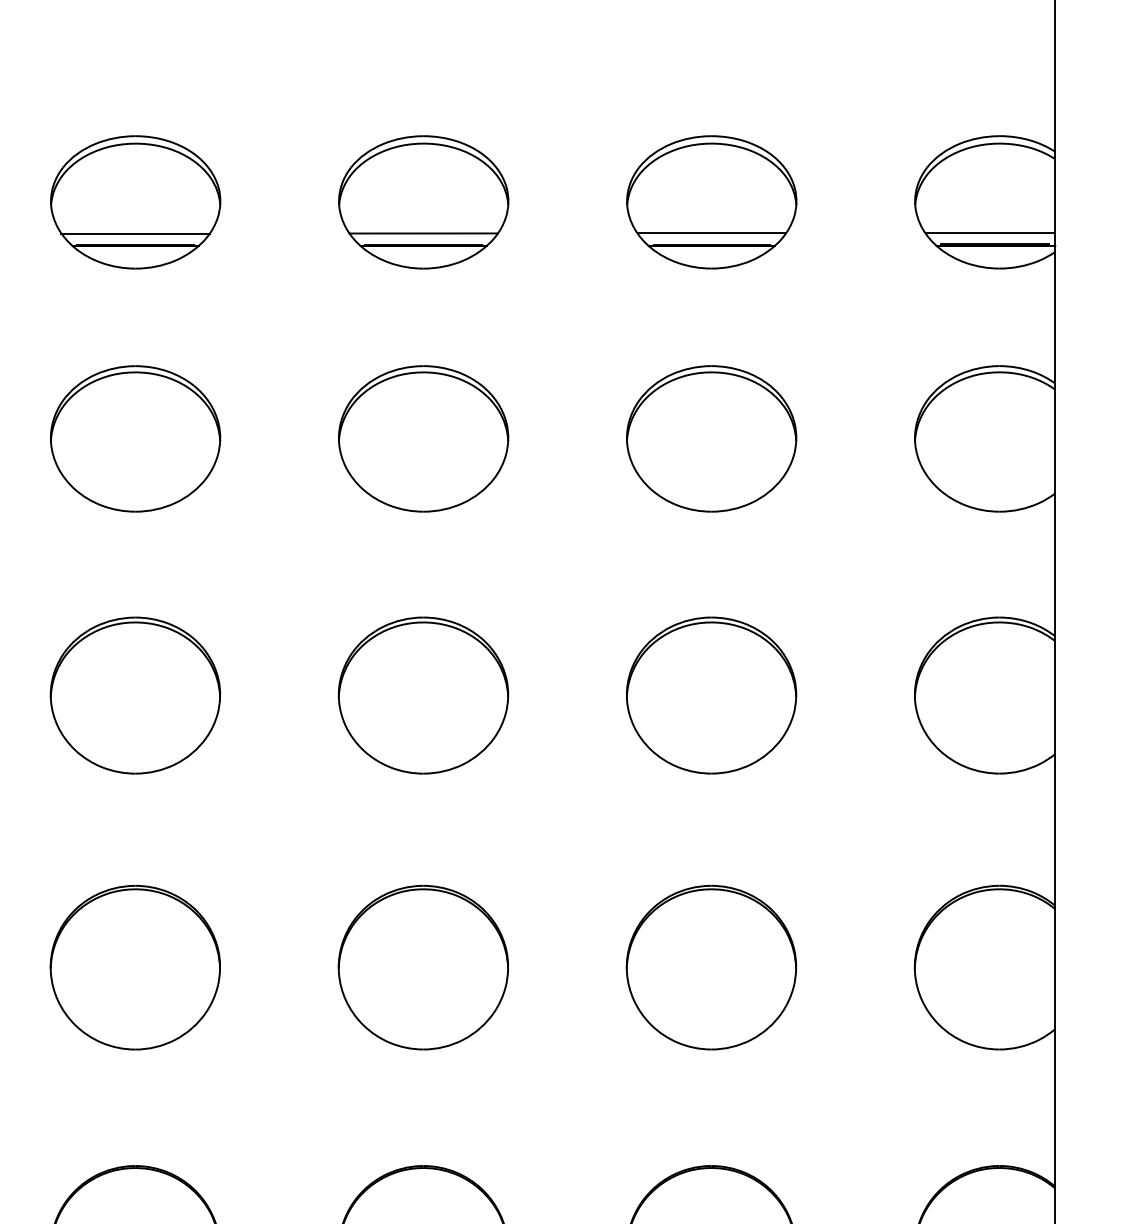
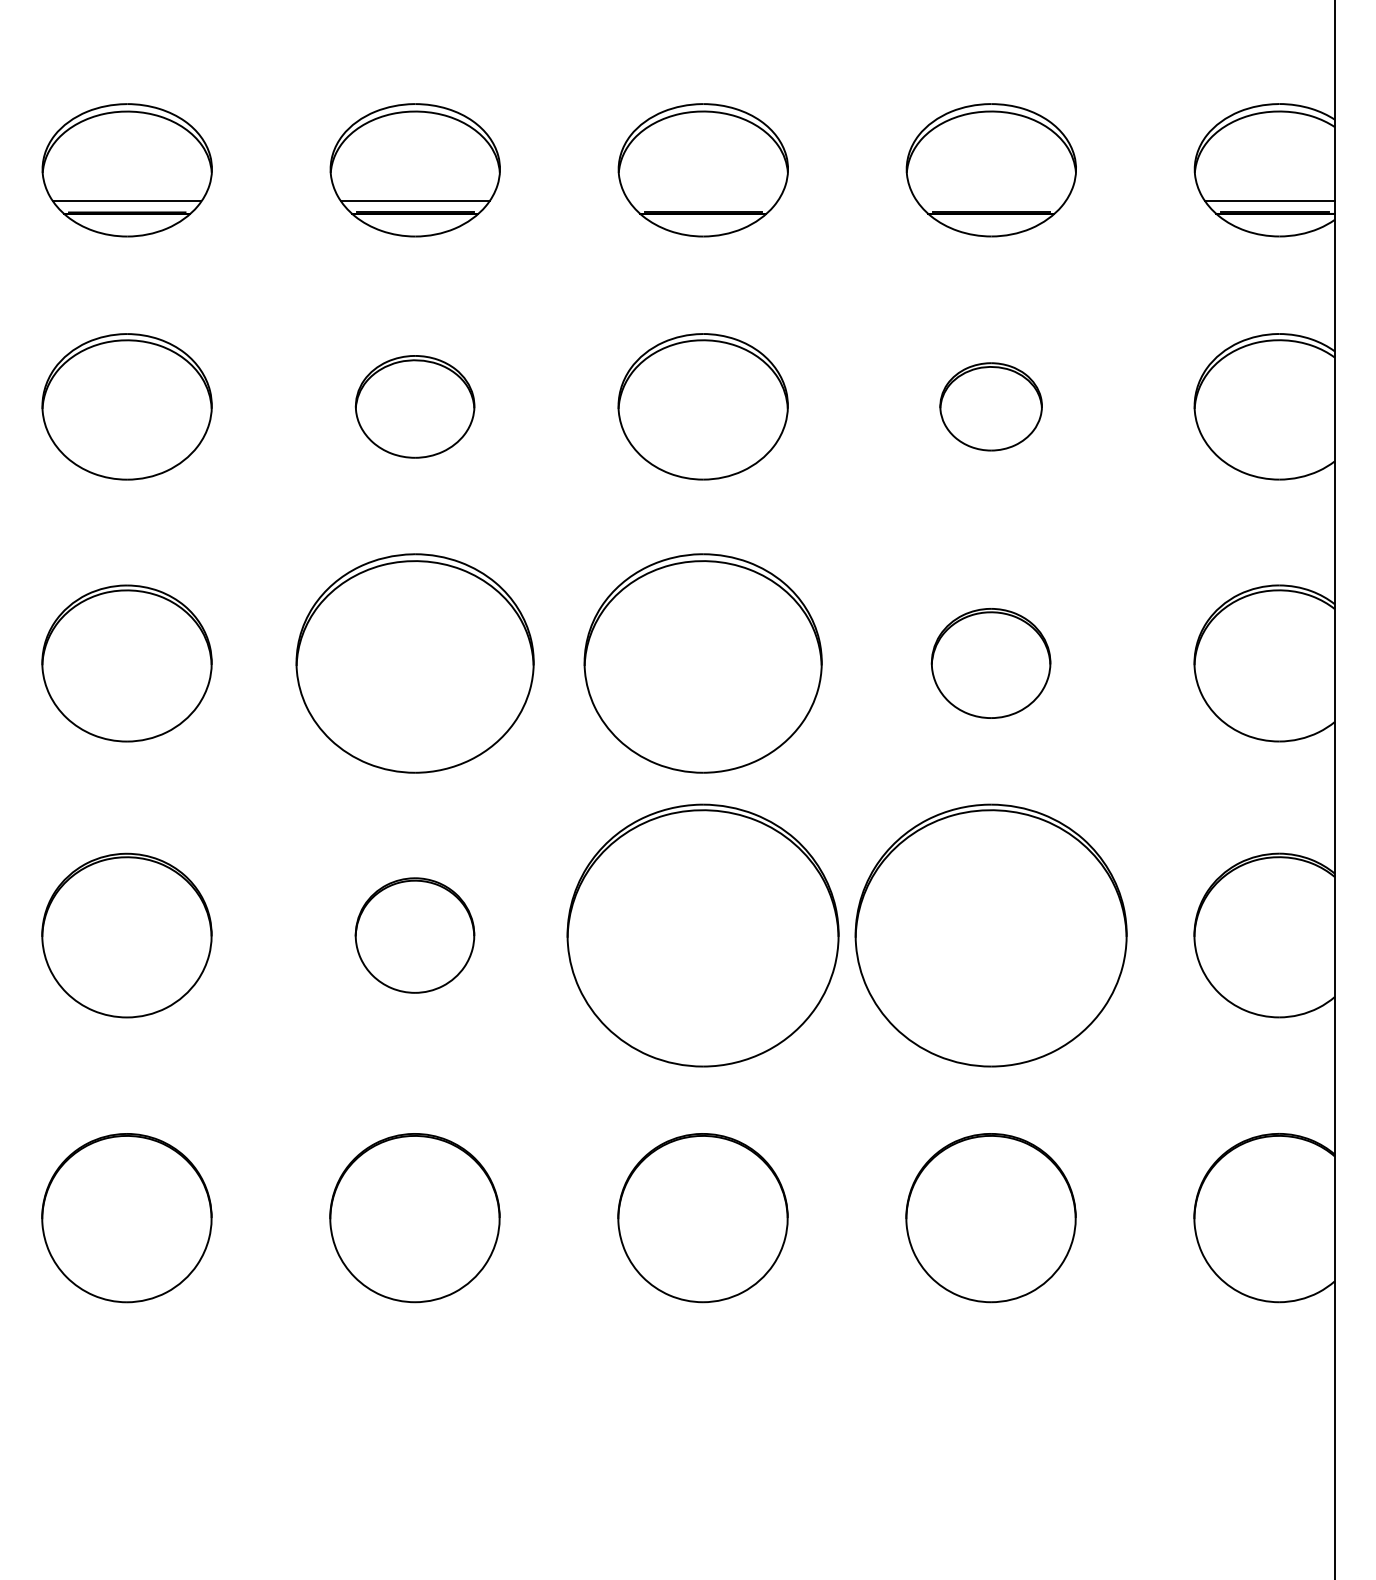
line: (423, 233) -> (703, 201), removed
line: (711, 233) -> (991, 201), removed
part: (134, 438) -> (414, 406), size x0.7
part: (710, 438) -> (990, 406), size x0.6
part: (134, 695) -> (414, 663), size x1.4
part: (422, 695) -> (702, 663), size x1.4
part: (710, 695) -> (990, 663), size x0.7
part: (134, 967) -> (414, 935), size x0.7
part: (422, 967) -> (702, 935), size x1.6
part: (710, 967) -> (990, 935), size x1.6

